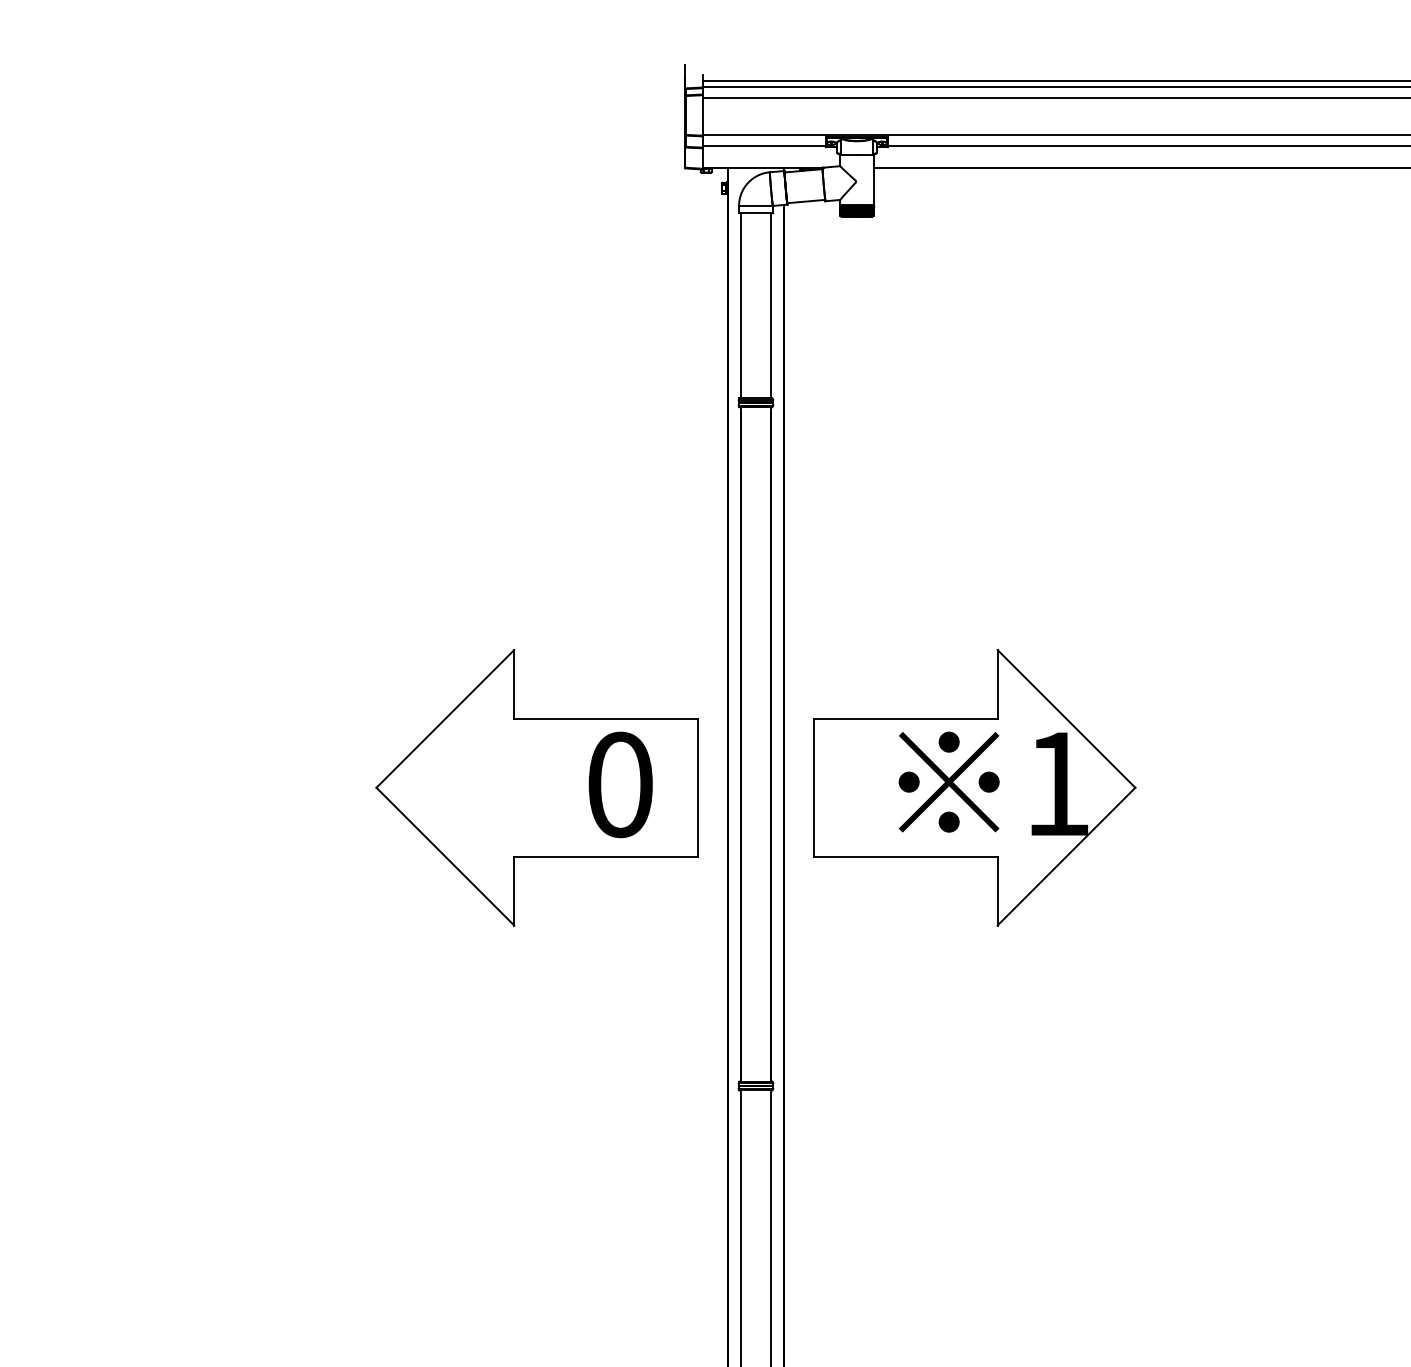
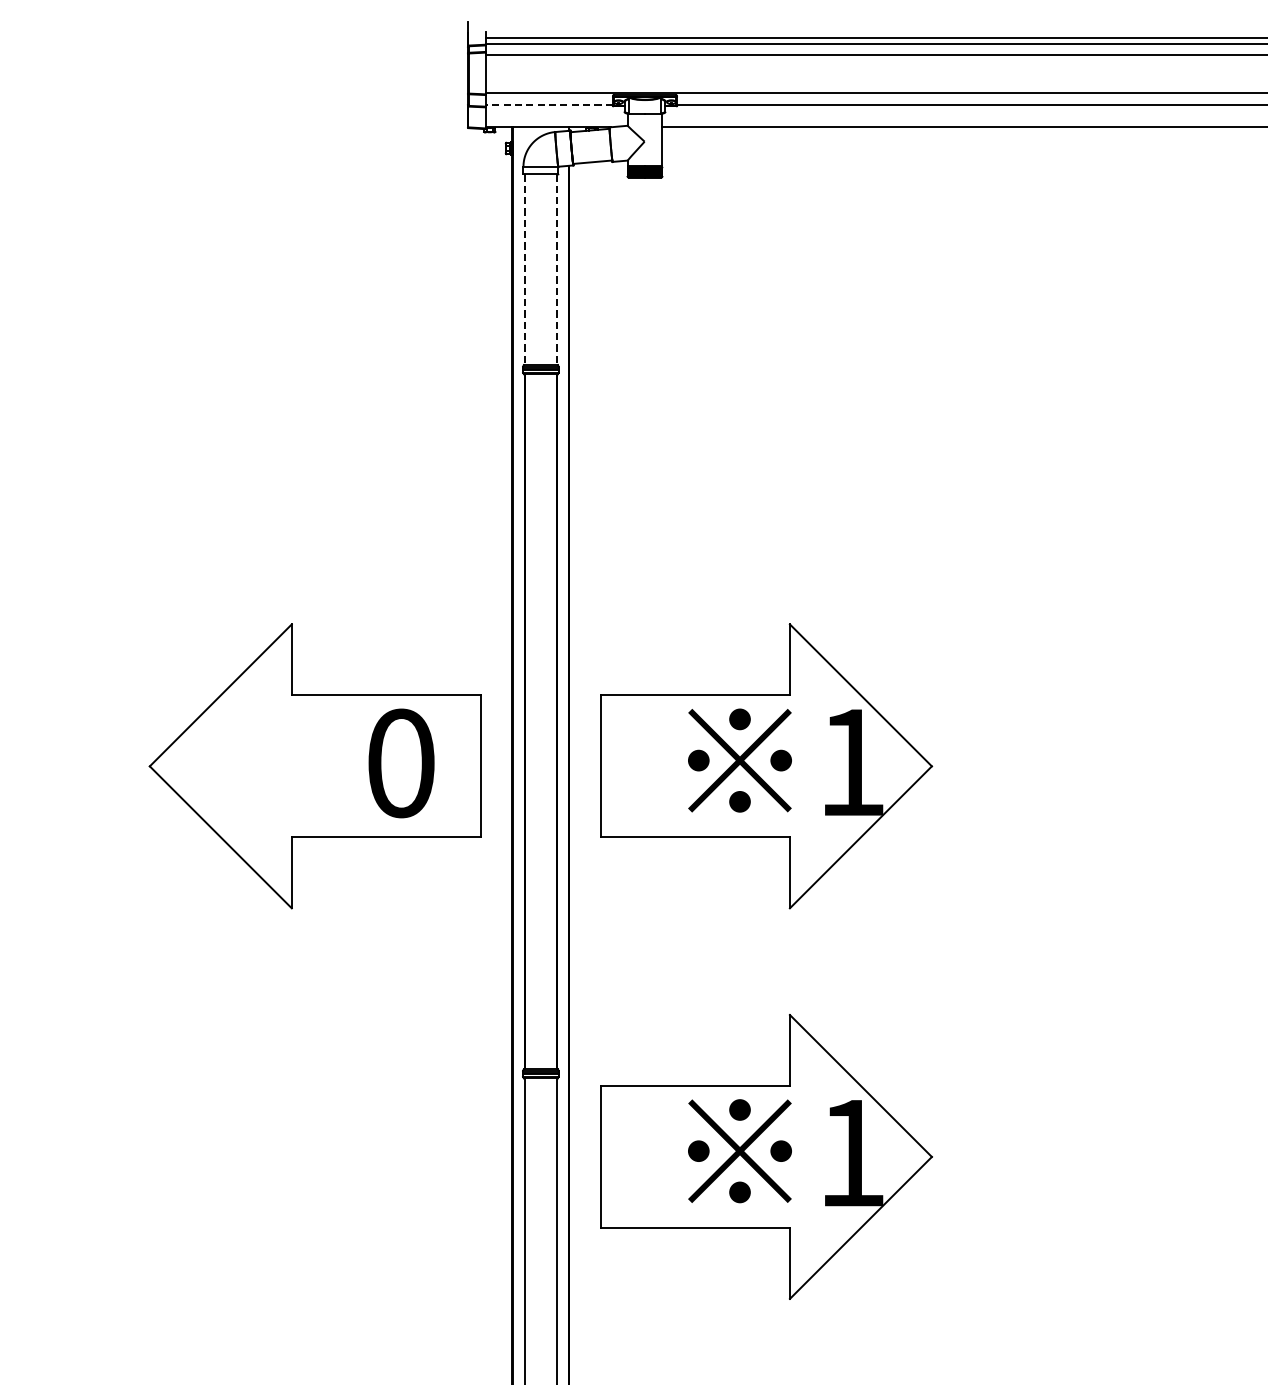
line: (764, 145) -> (549, 104), solid -> dashed
line: (740, 305) -> (524, 269), solid -> dashed
line: (771, 305) -> (556, 269), solid -> dashed
part: (974, 1166) -> (766, 1156), added

